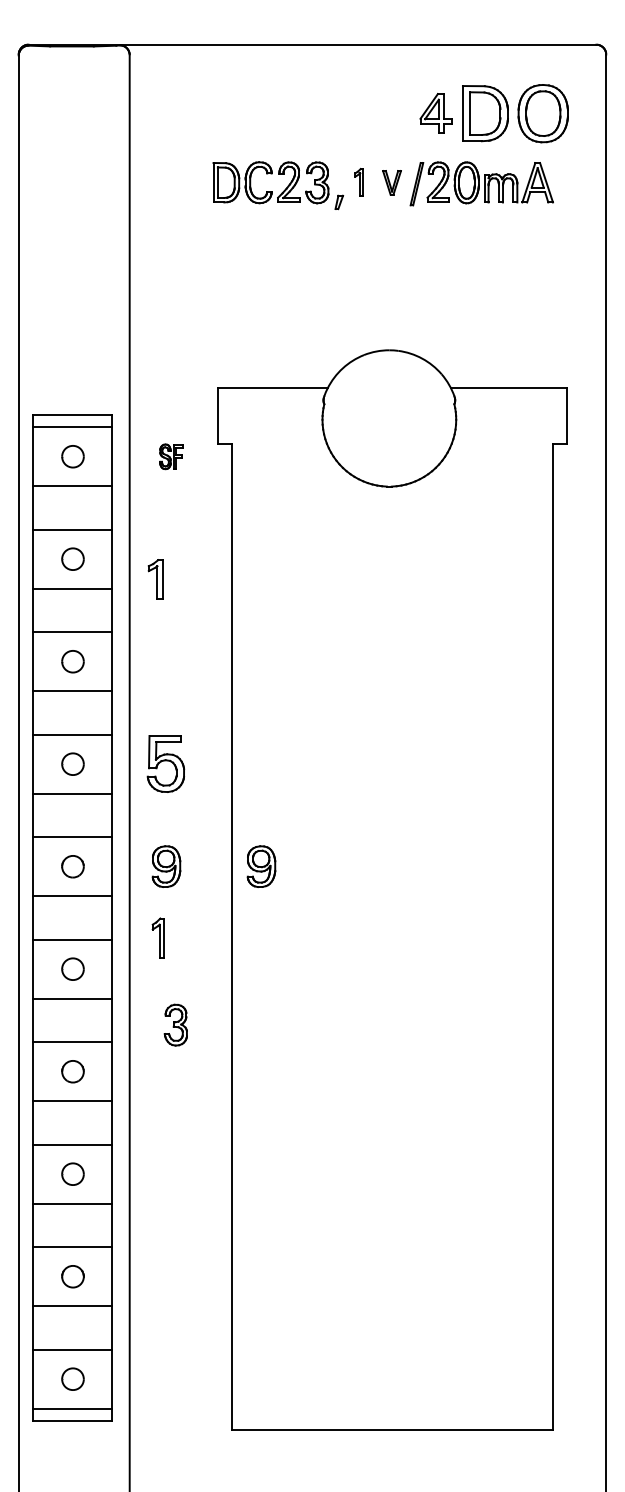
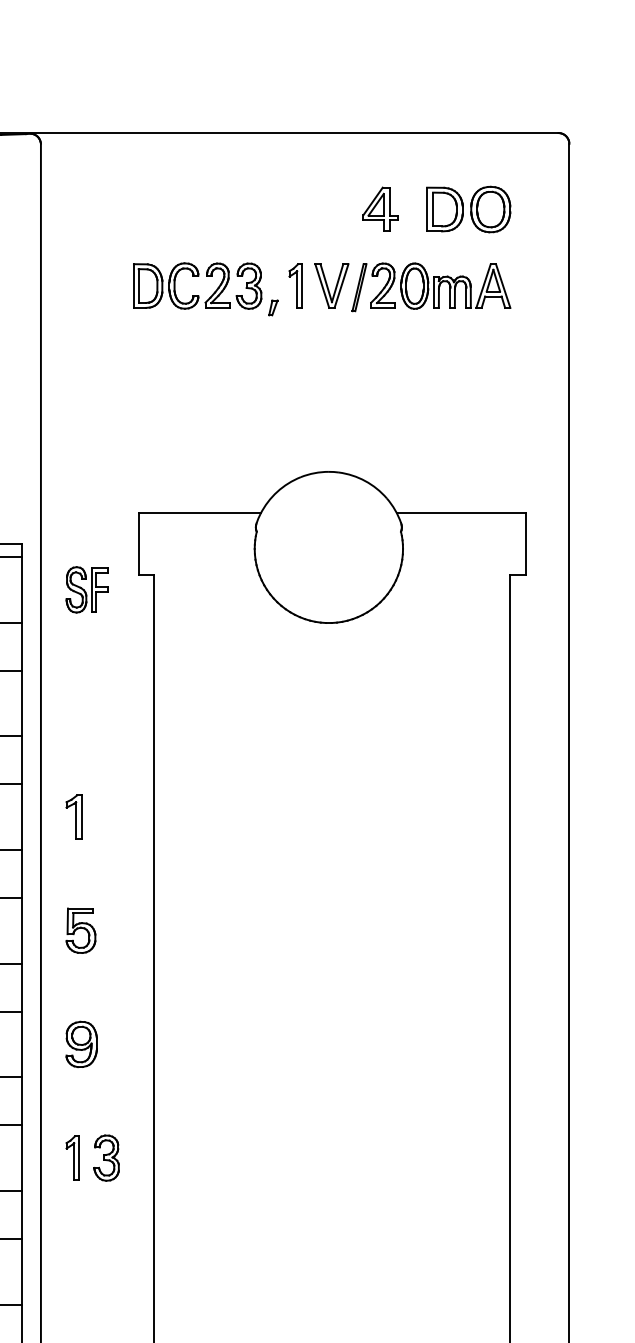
part: (515, 113) -> (468, 209), size x0.71
part: (358, 182) -> (294, 285), size x1.43
part: (391, 182) -> (331, 285), size x1.67
part: (170, 456) -> (86, 589), size x1.67
part: (155, 579) -> (73, 816), moved
part: (165, 764) -> (80, 931), size x0.71
part: (261, 866) -> (187, 1044), removed
part: (157, 937) -> (71, 1157), moved
part: (175, 1024) -> (106, 1157), moved

